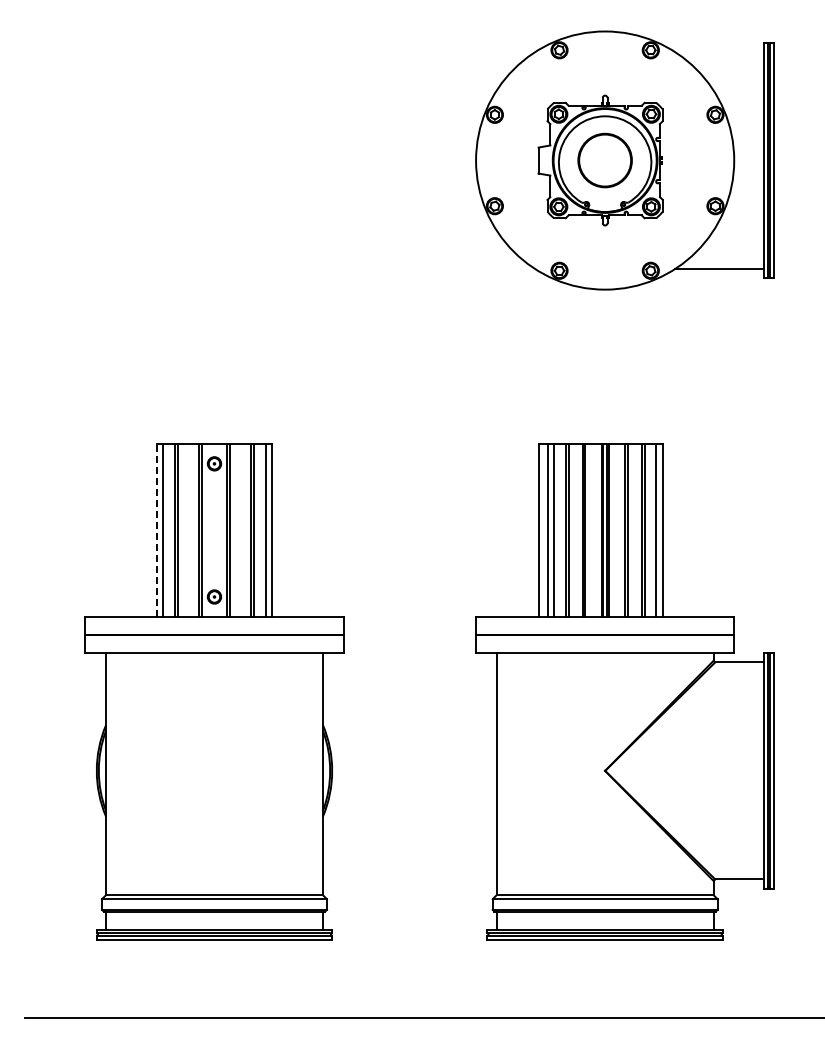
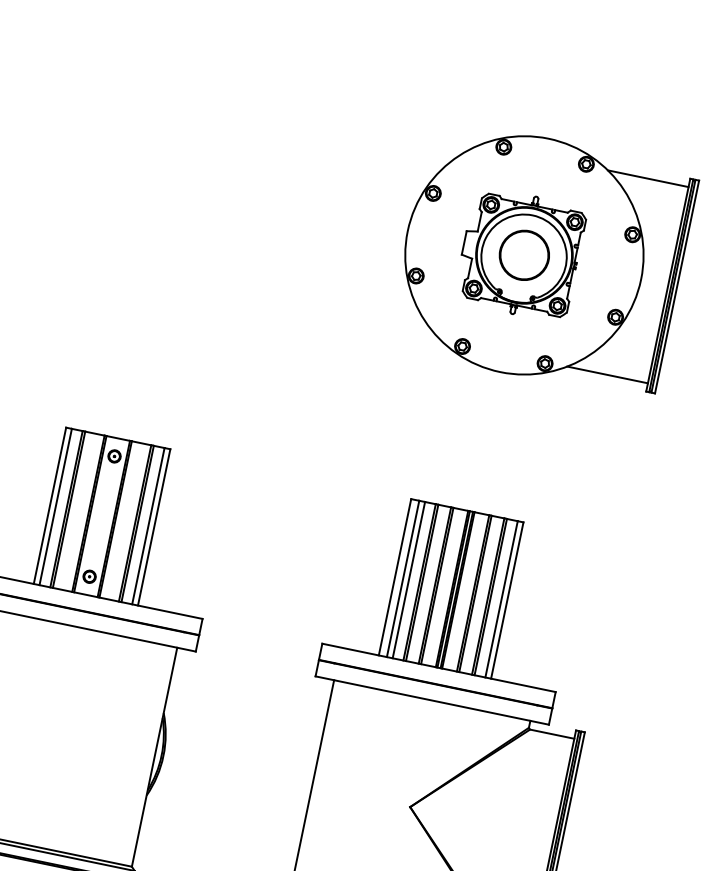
line: (719, 52) -> (648, 179), added
line: (156, 529) -> (49, 504), dashed -> solid

